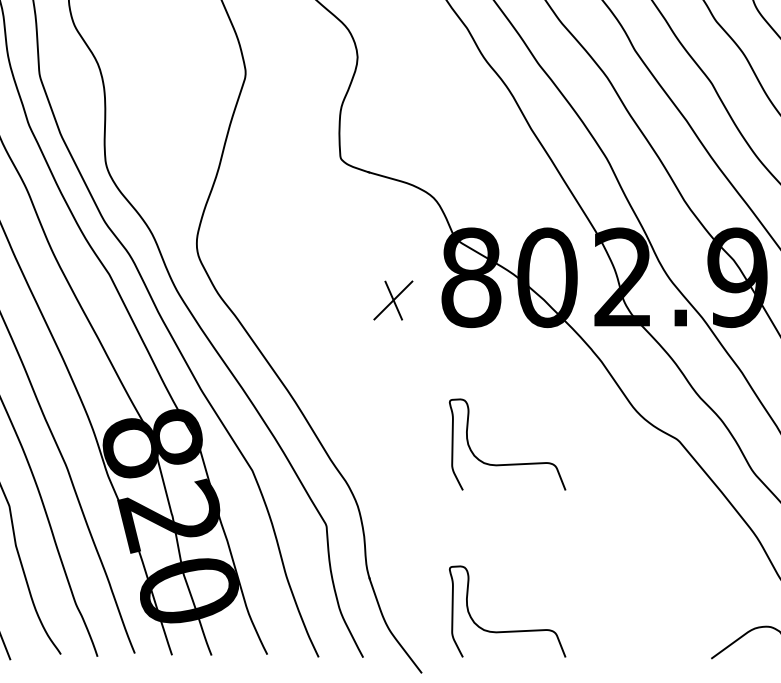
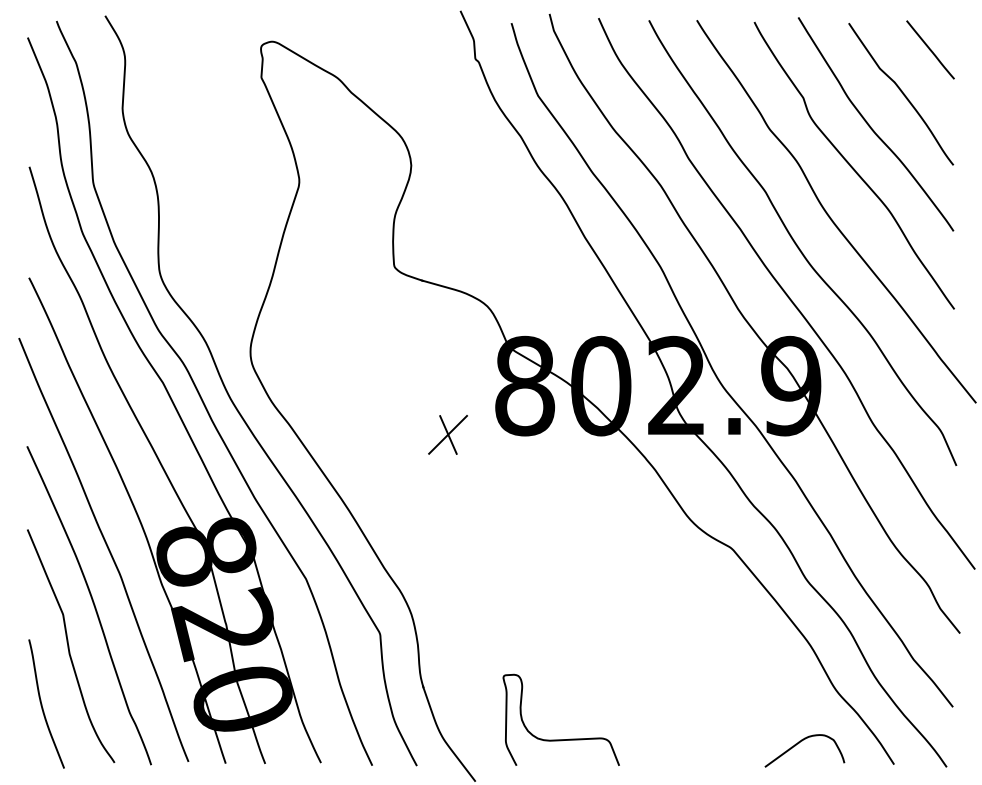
part: (392, 300) -> (447, 434), moved
curve: (506, 464) -> (560, 572), removed

